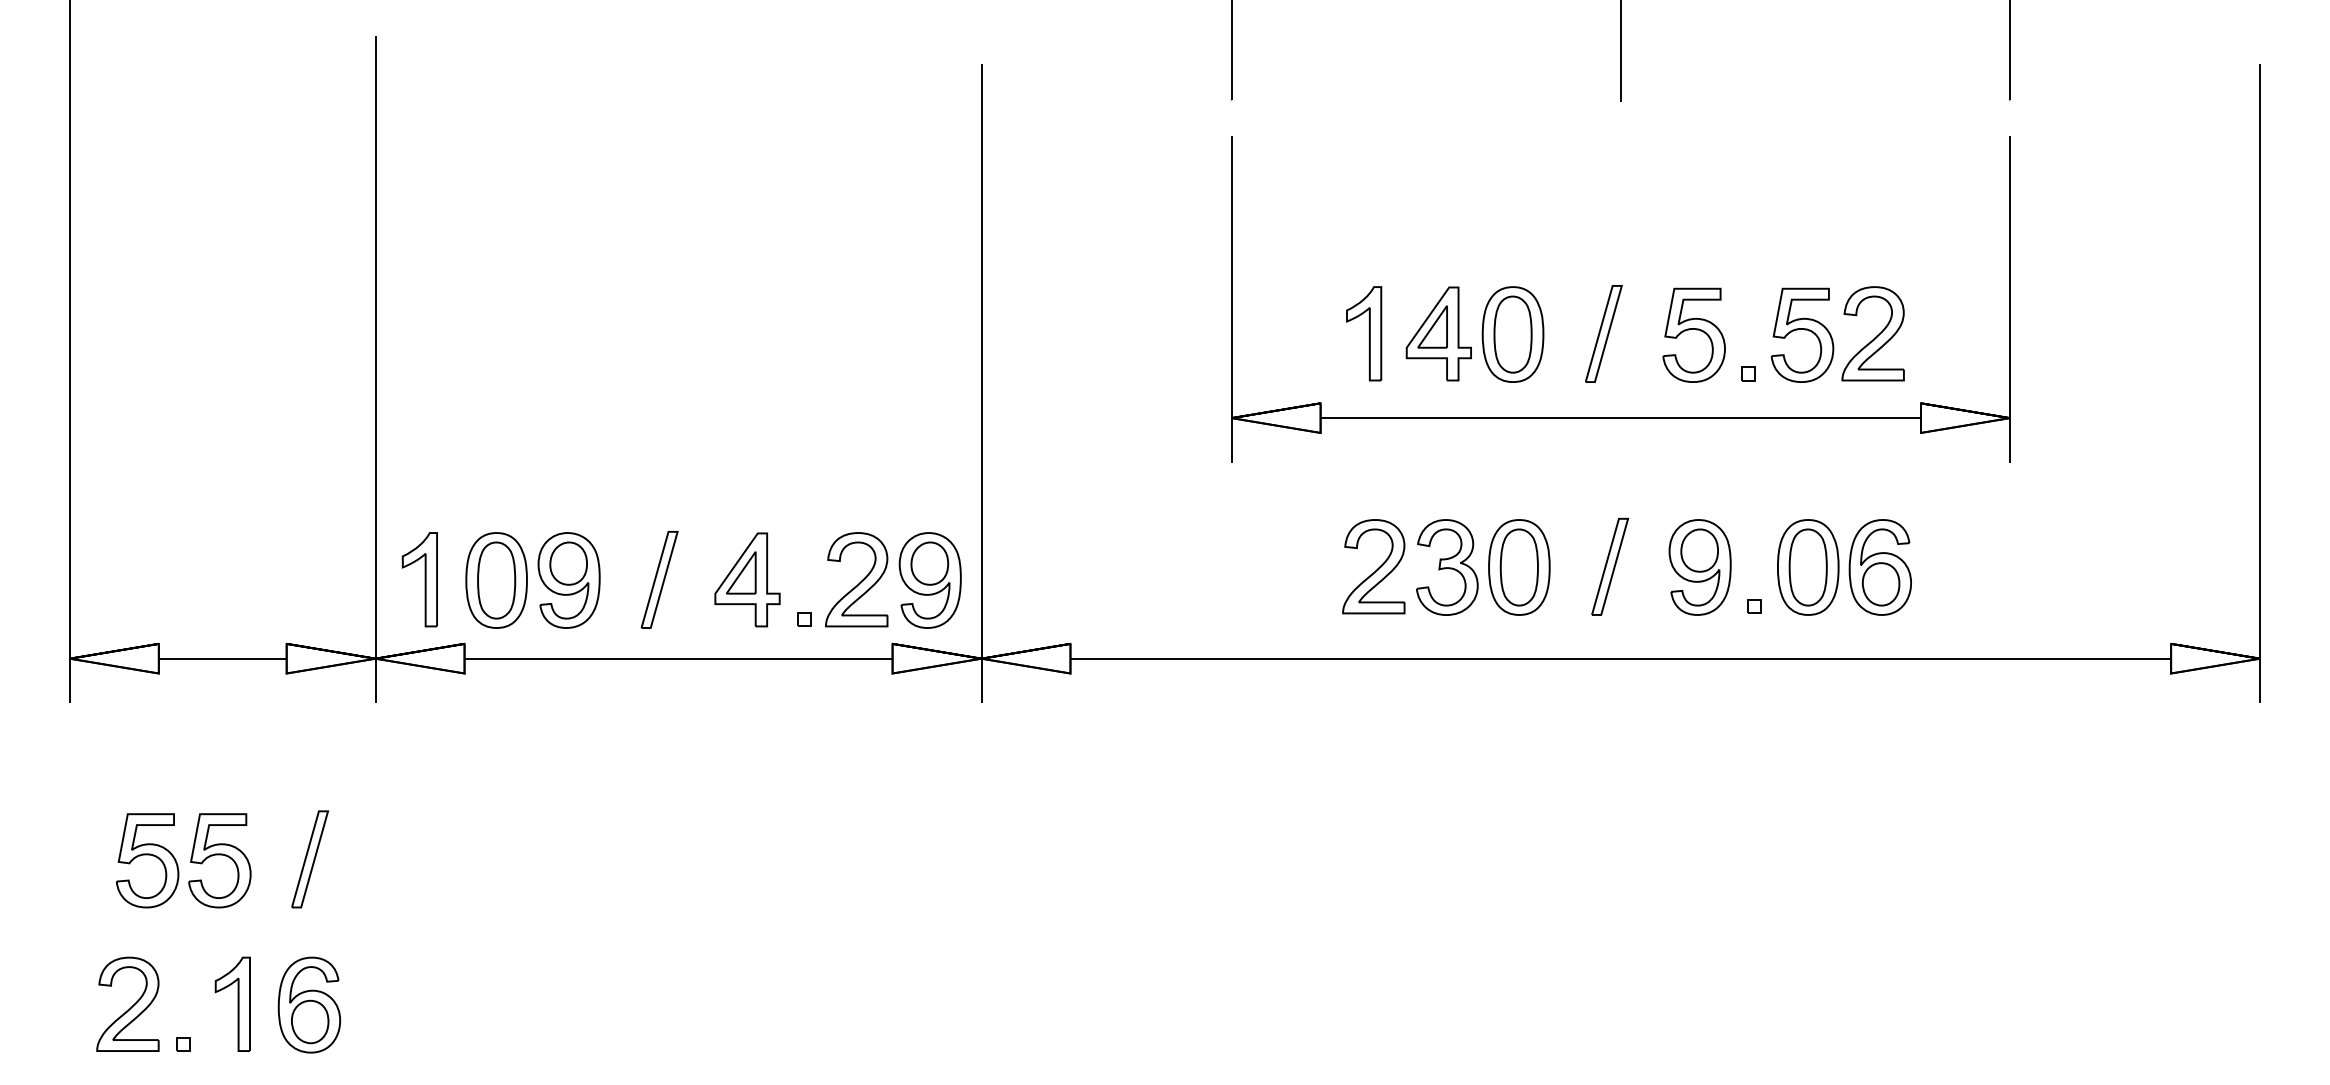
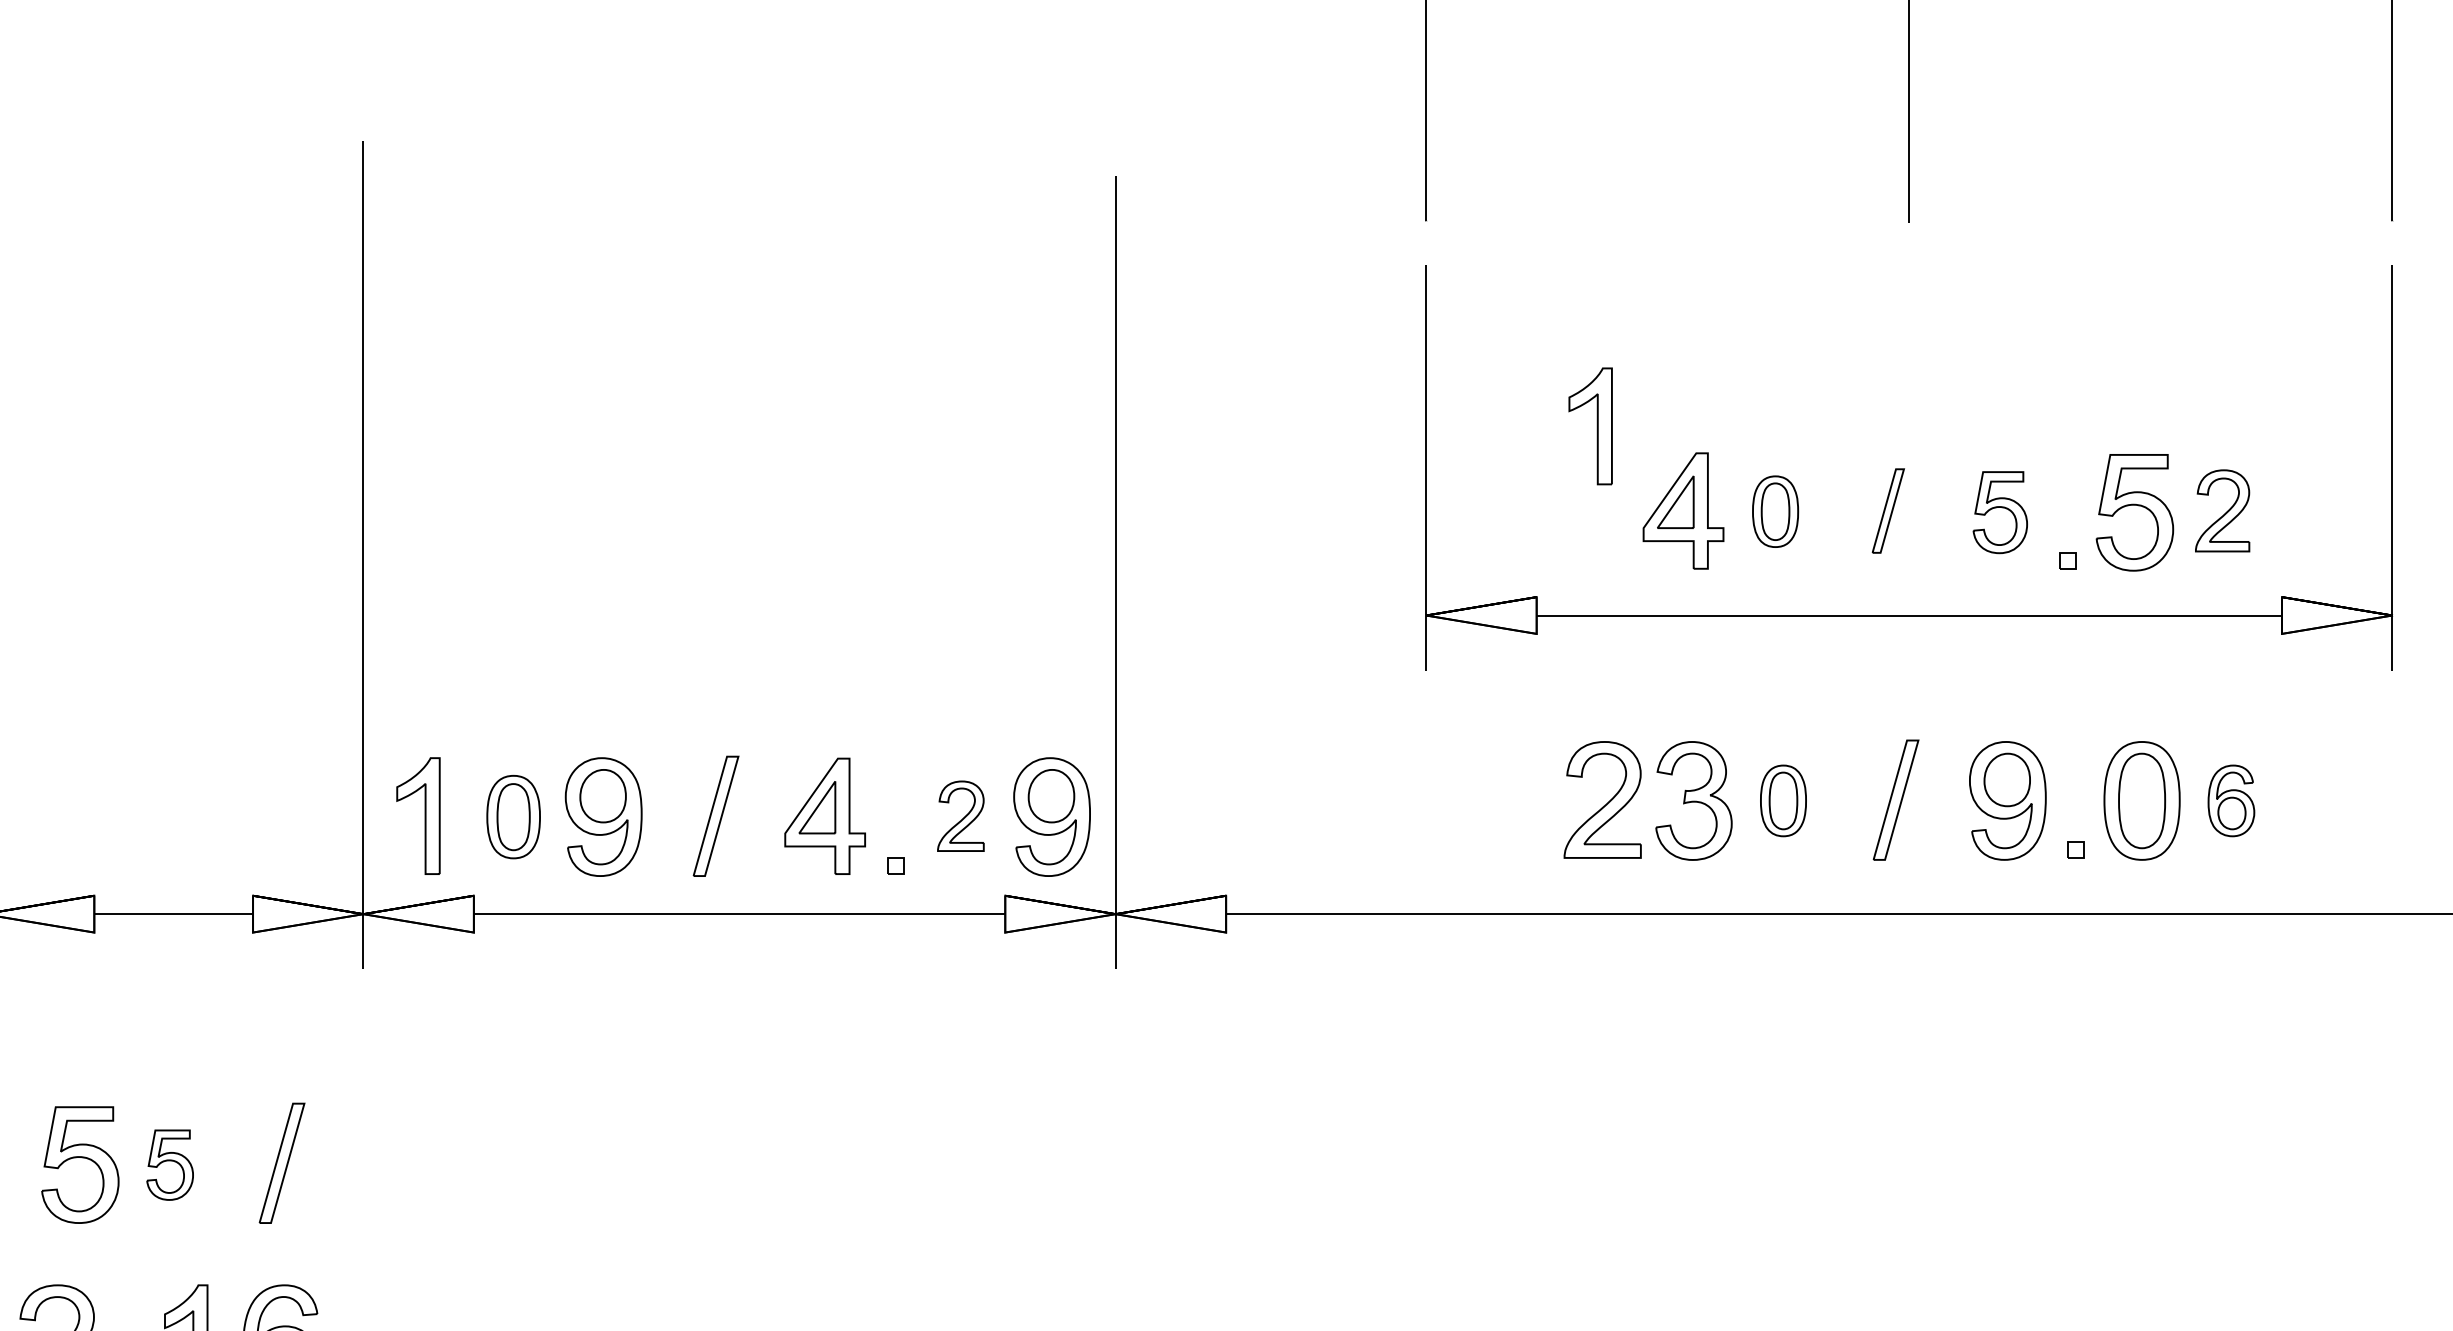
part: (1364, 333) -> (1591, 426), moved
part: (1603, 333) -> (1887, 510), size x0.7
part: (1872, 333) -> (2221, 510), size x0.7
part: (1512, 334) -> (1774, 511), size x0.6
part: (1693, 334) -> (1999, 511), size x0.7
part: (1519, 567) -> (1783, 800), size x0.6
part: (1879, 567) -> (2230, 800), size x0.6
part: (856, 579) -> (960, 815), size x0.6
part: (496, 580) -> (513, 817), size x0.7
part: (219, 860) -> (169, 1164), size x0.6

